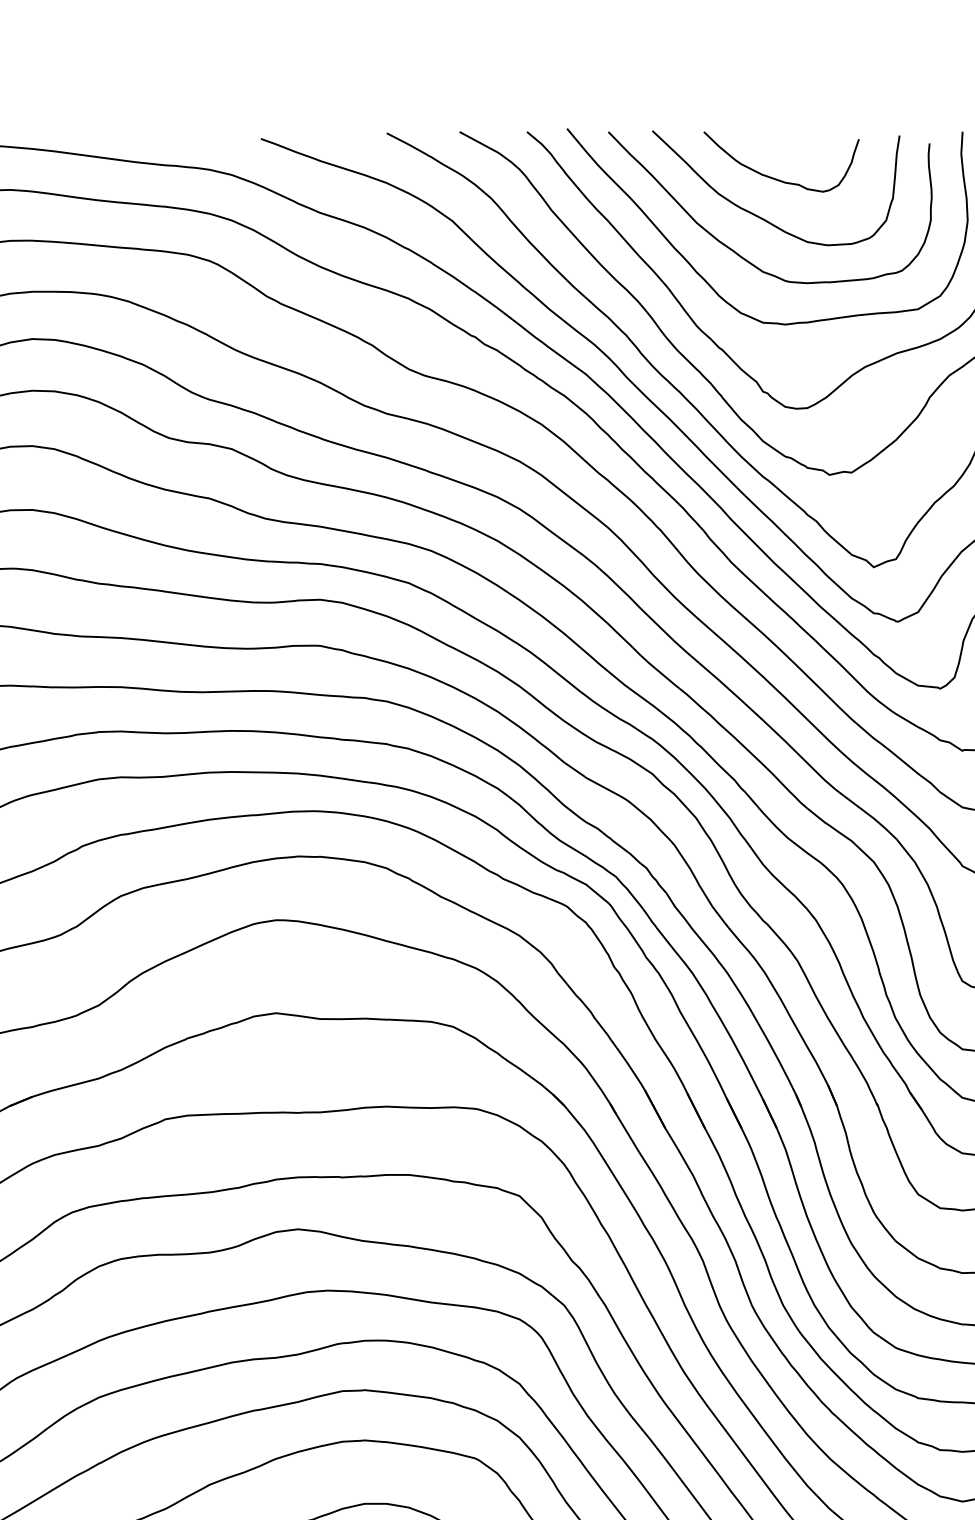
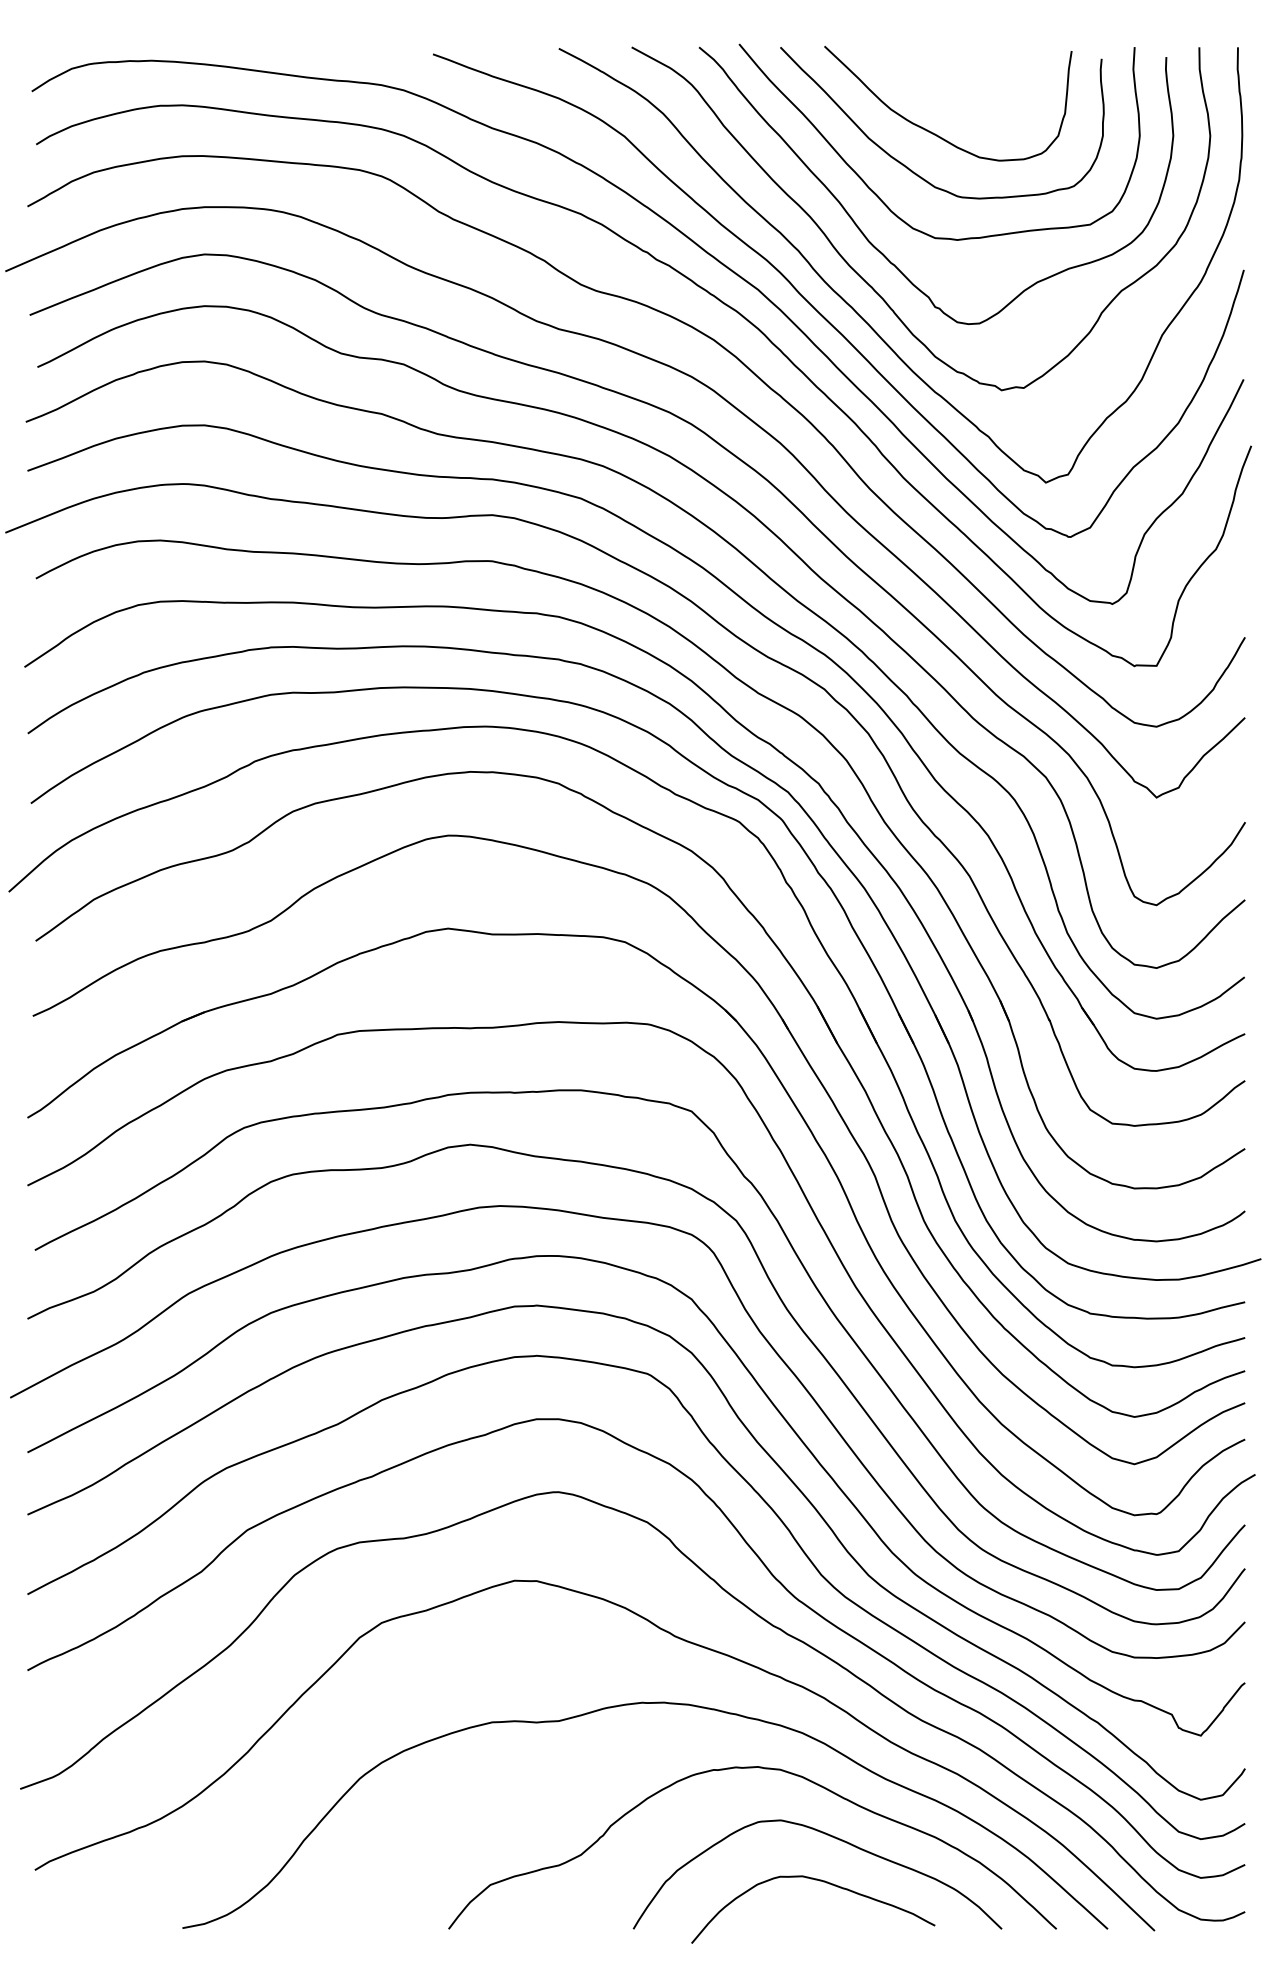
curve: (775, 178) -> (947, 93), removed

